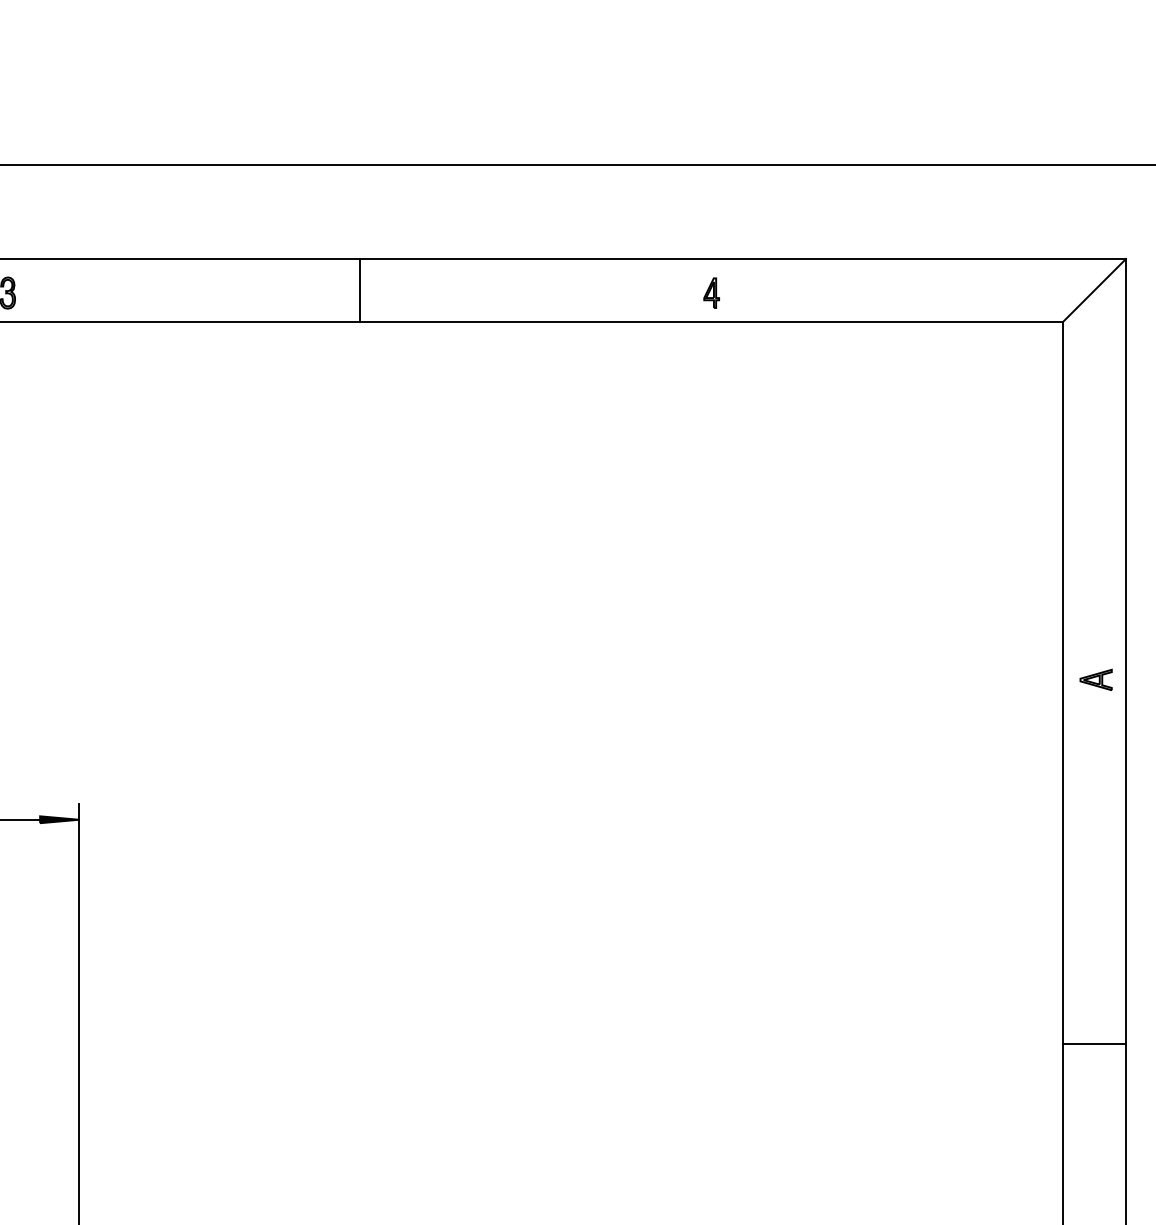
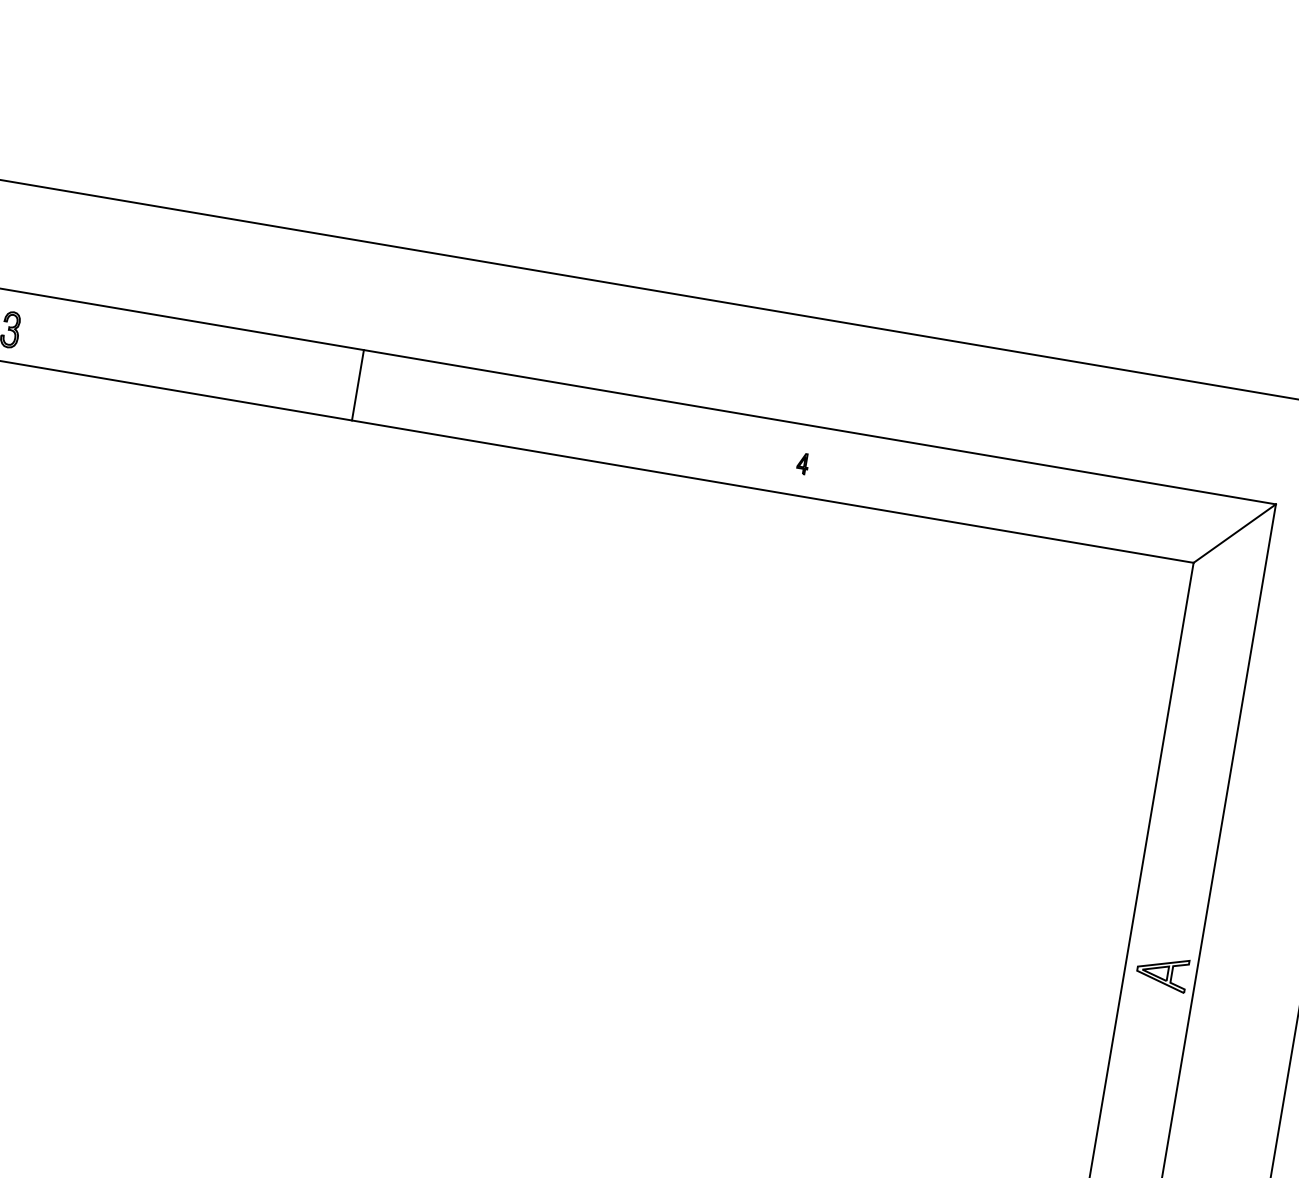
line: (359, 290) -> (357, 385), moved
part: (711, 292) -> (802, 463), size x0.6
part: (1095, 679) -> (1161, 971), size x1.4

